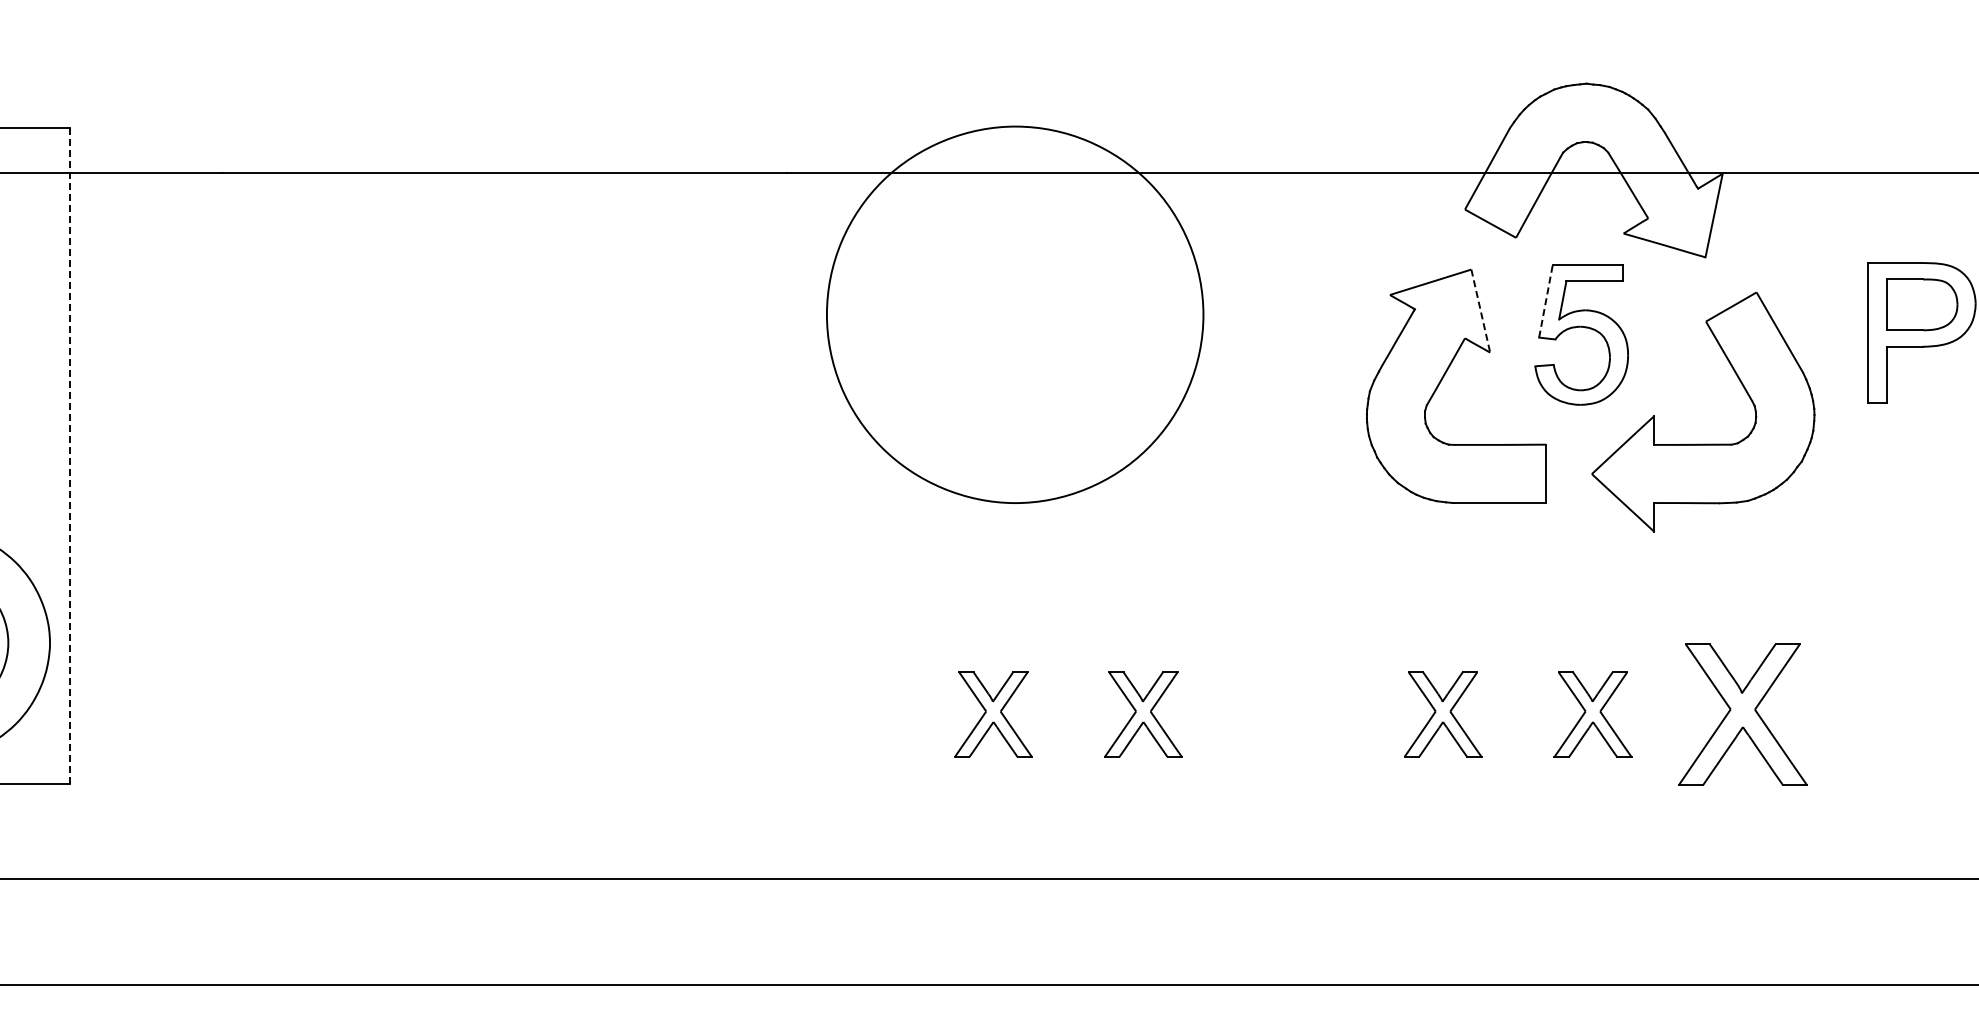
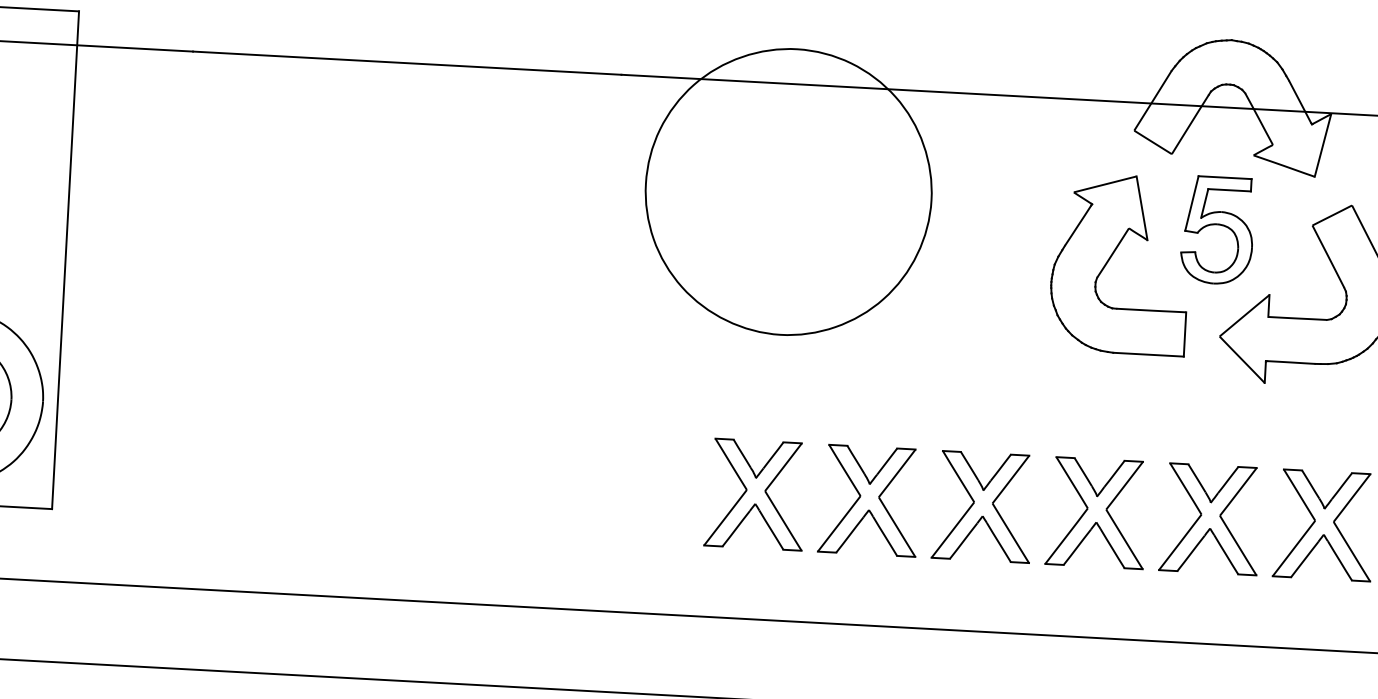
line: (1545, 301) -> (1191, 203), dashed -> solid
line: (1480, 311) -> (1141, 208), dashed -> solid
line: (69, 456) -> (65, 260), dashed -> solid
part: (993, 714) -> (755, 494), size x1.67
part: (1143, 714) -> (869, 500), size x1.67
part: (1292, 714) -> (982, 506), added
part: (1442, 714) -> (1096, 512), size x1.67
part: (1592, 714) -> (1210, 518), size x1.67

